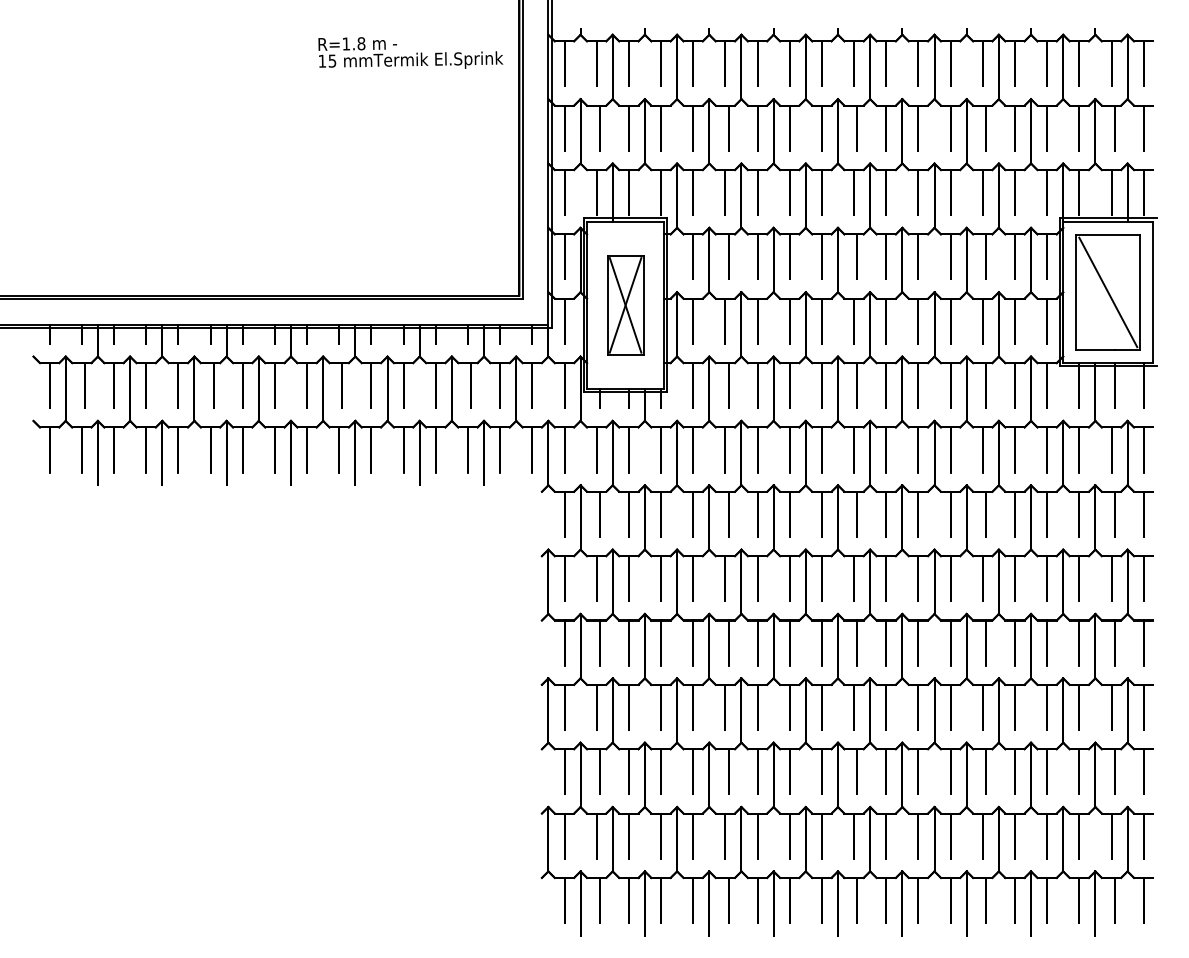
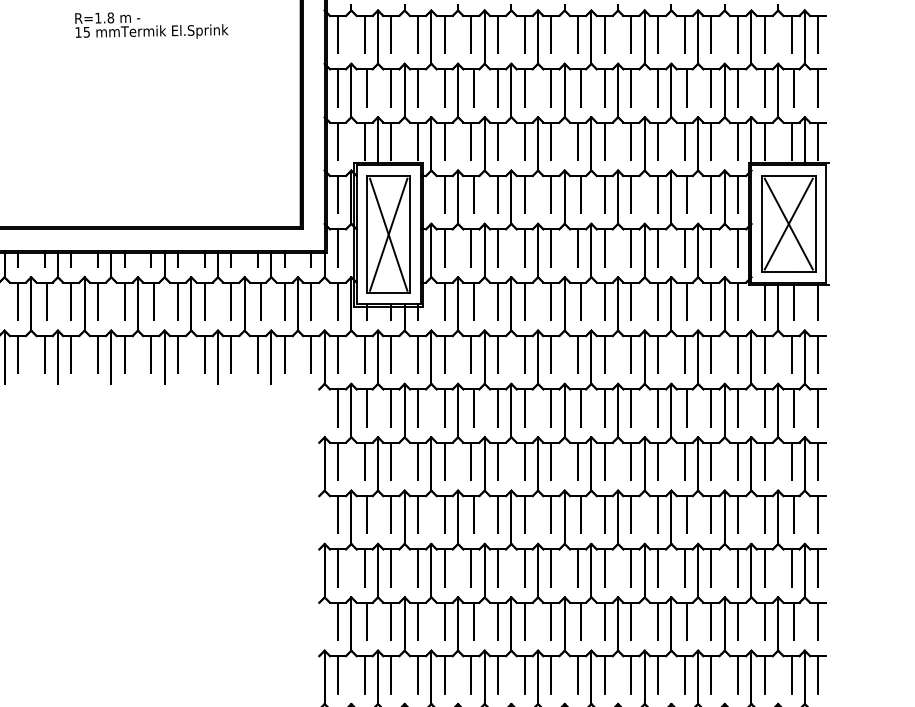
text: (410, 52) -> (151, 25), moved
line: (1108, 292) -> (789, 224), added
part: (625, 305) -> (388, 234), size x1.43

